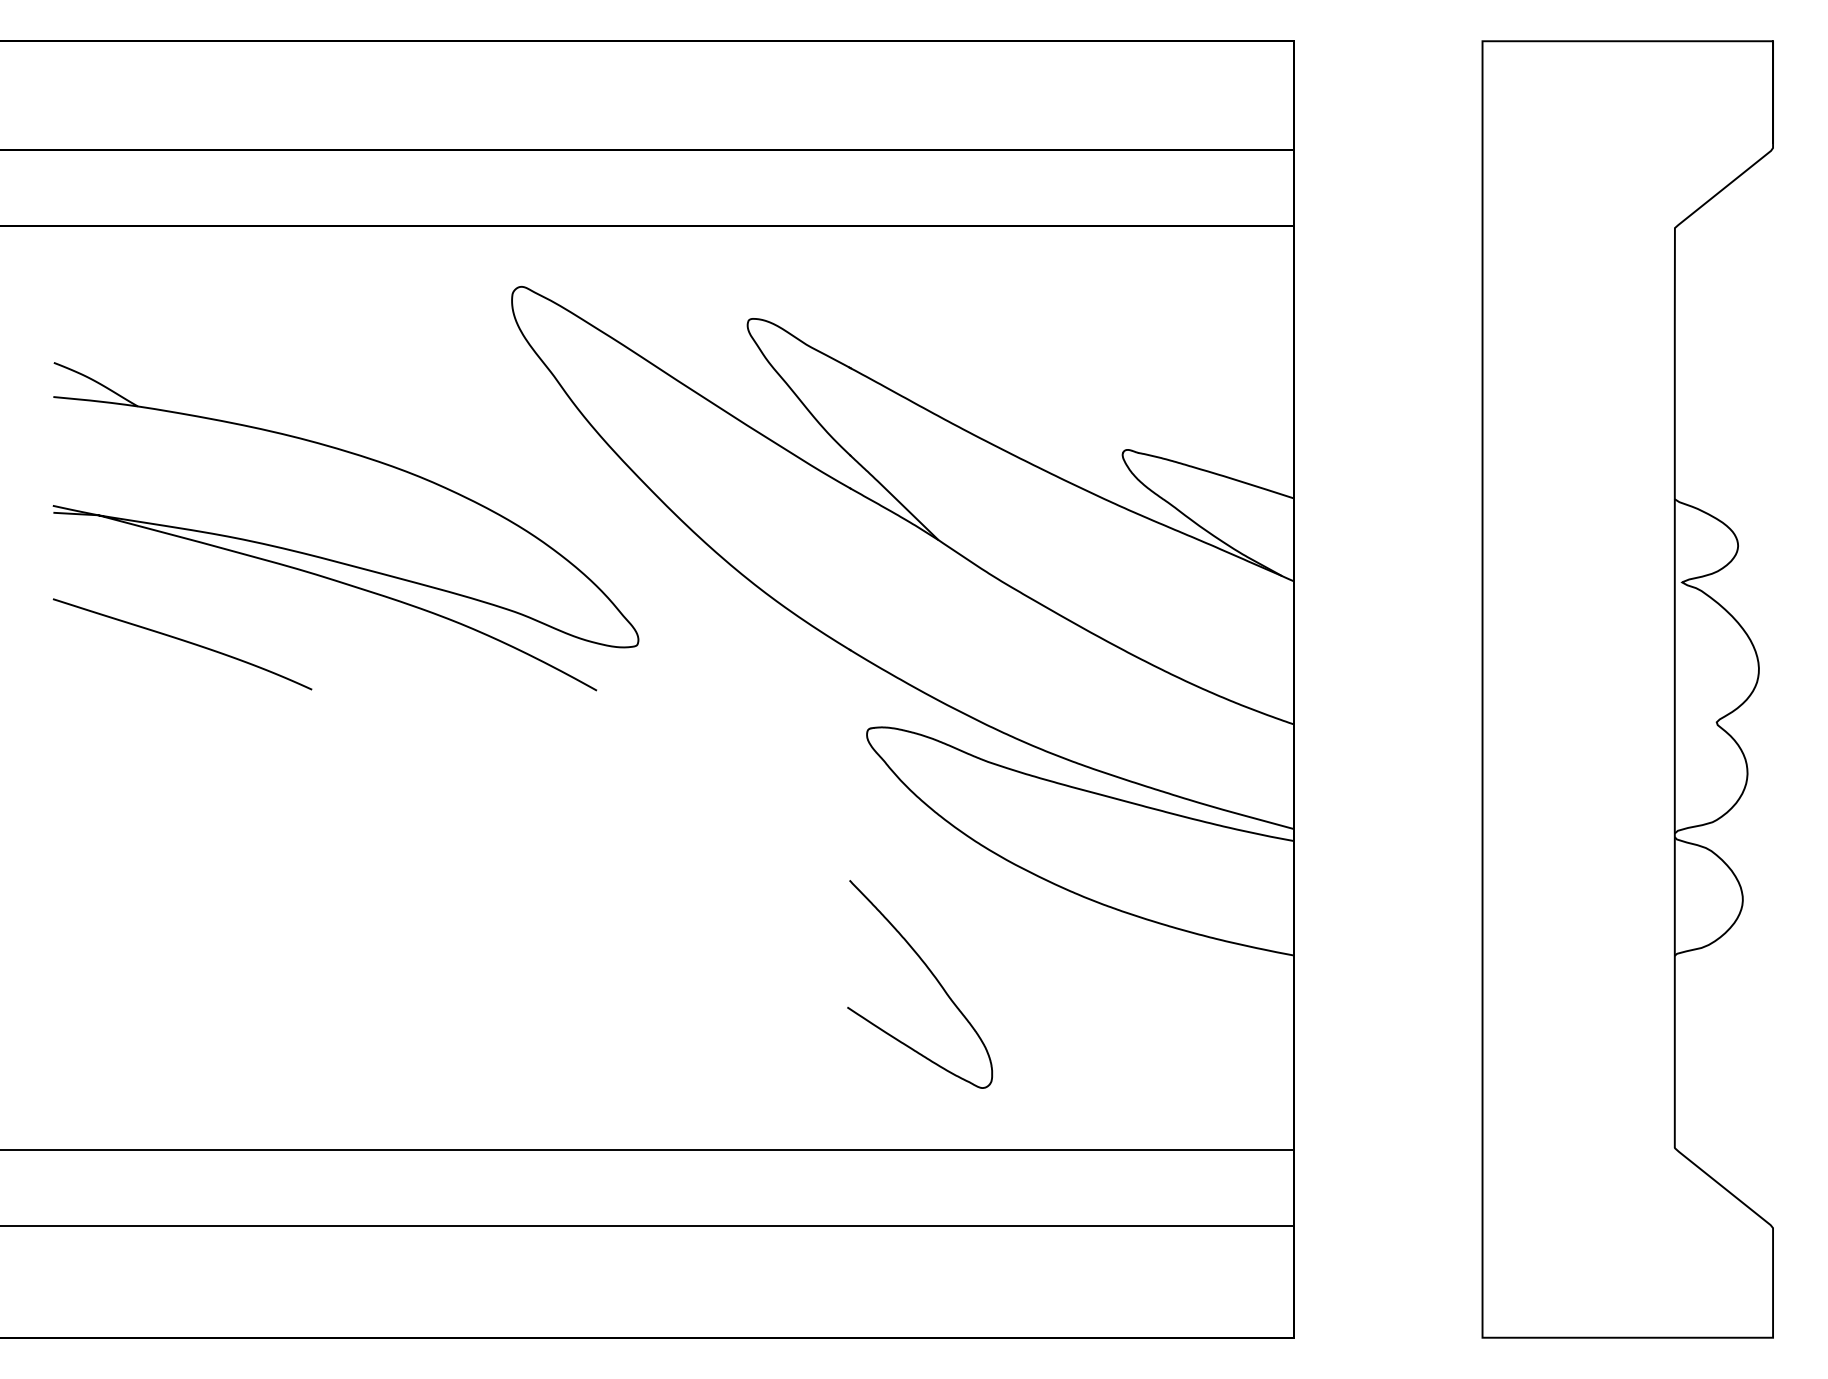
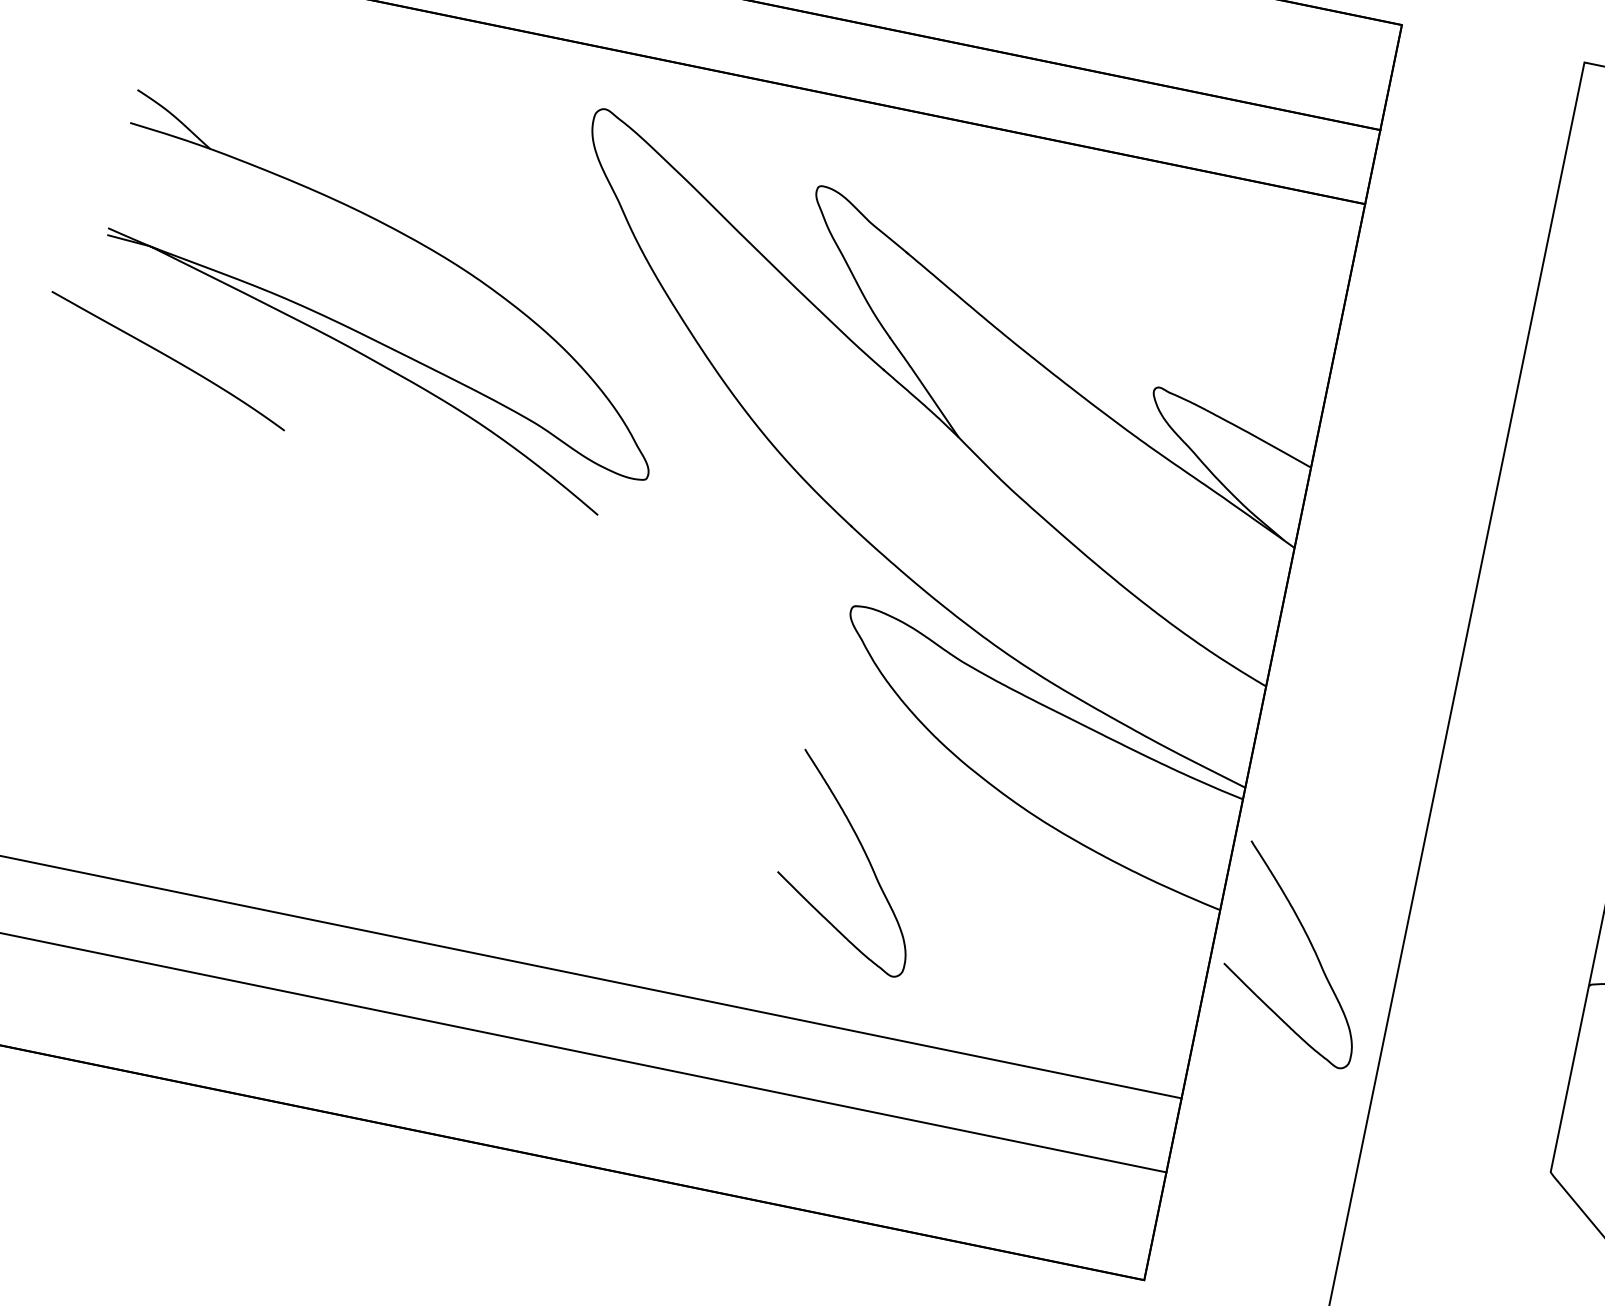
curve: (182, 641) -> (168, 358), moved
curve: (1392, 974) -> (1311, 948), added

